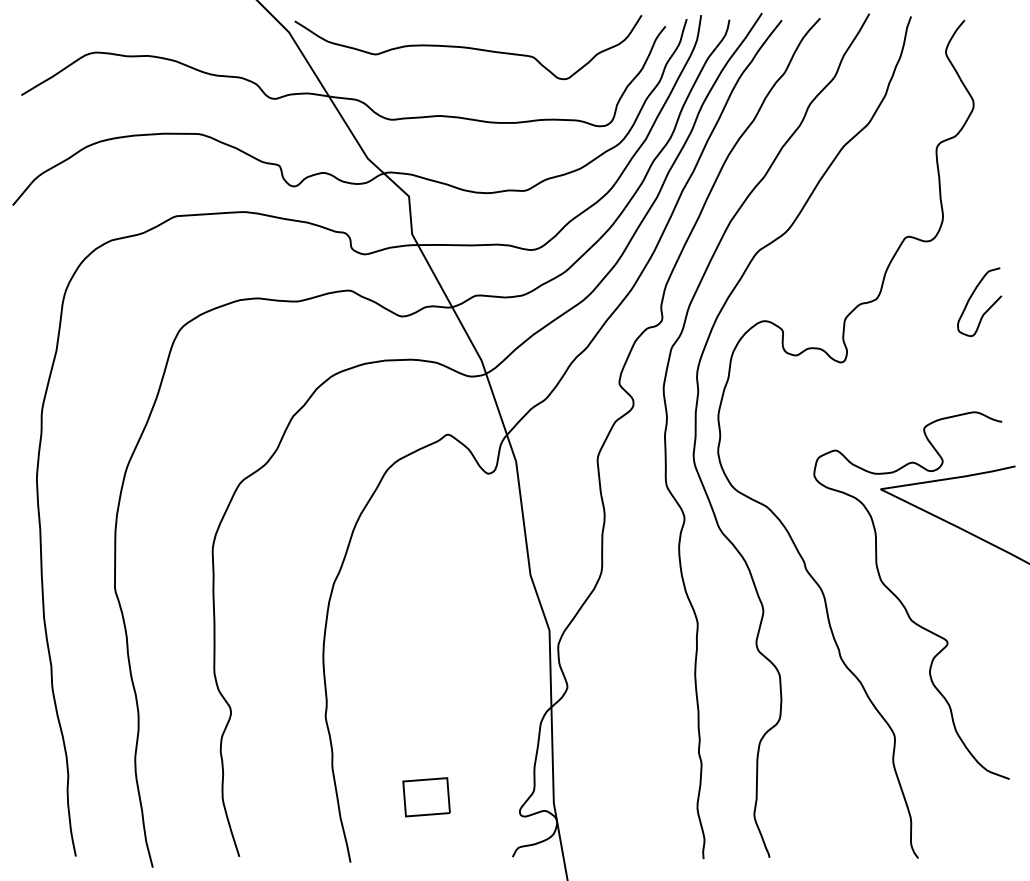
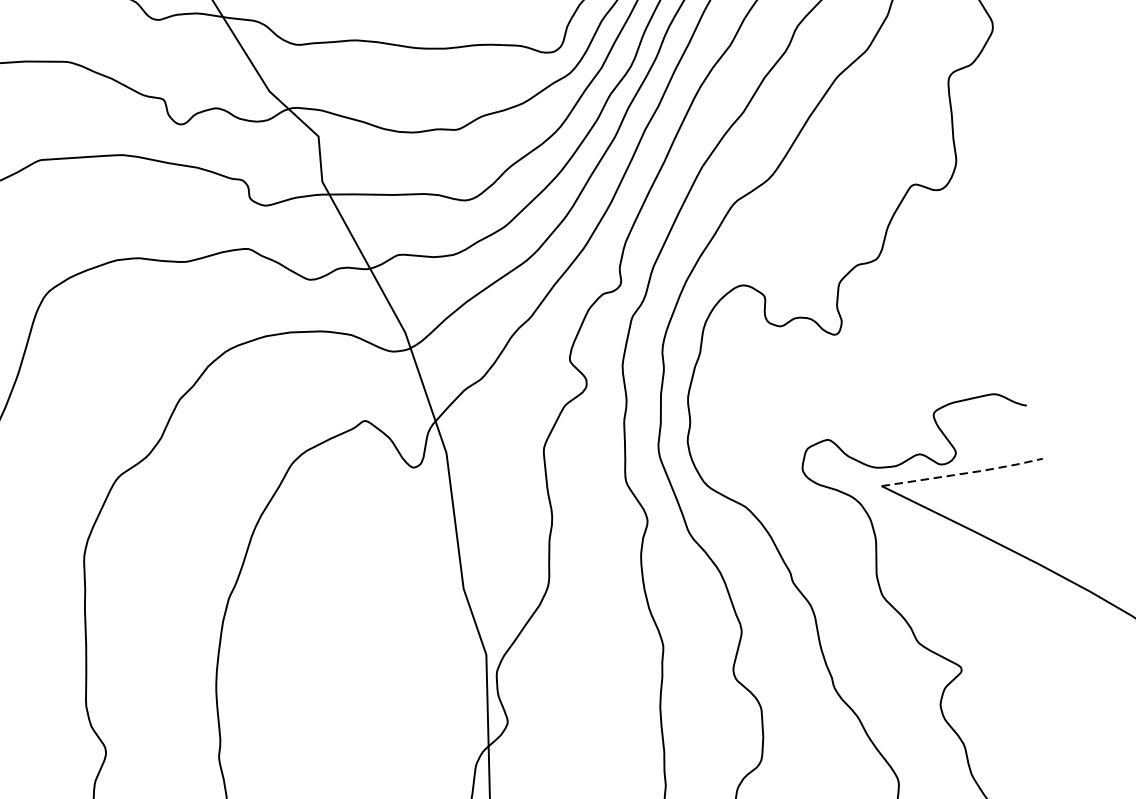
curve: (972, 296) -> (991, 255), removed
line: (950, 478) -> (965, 473), solid -> dashed

